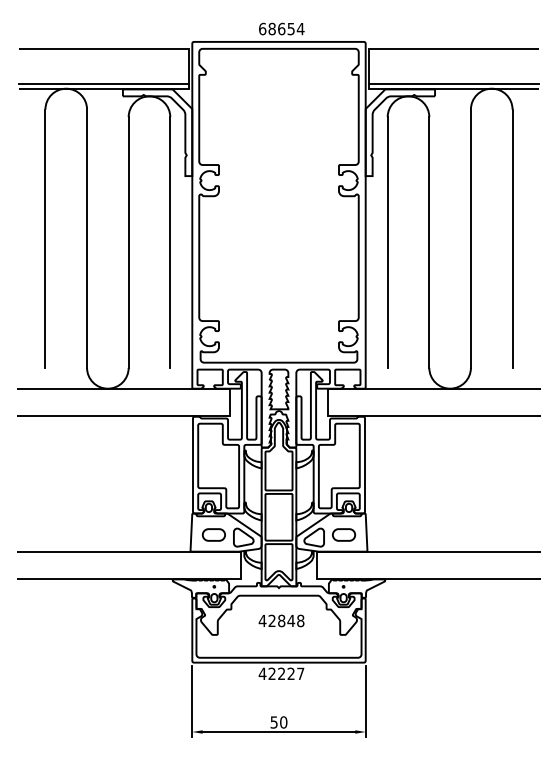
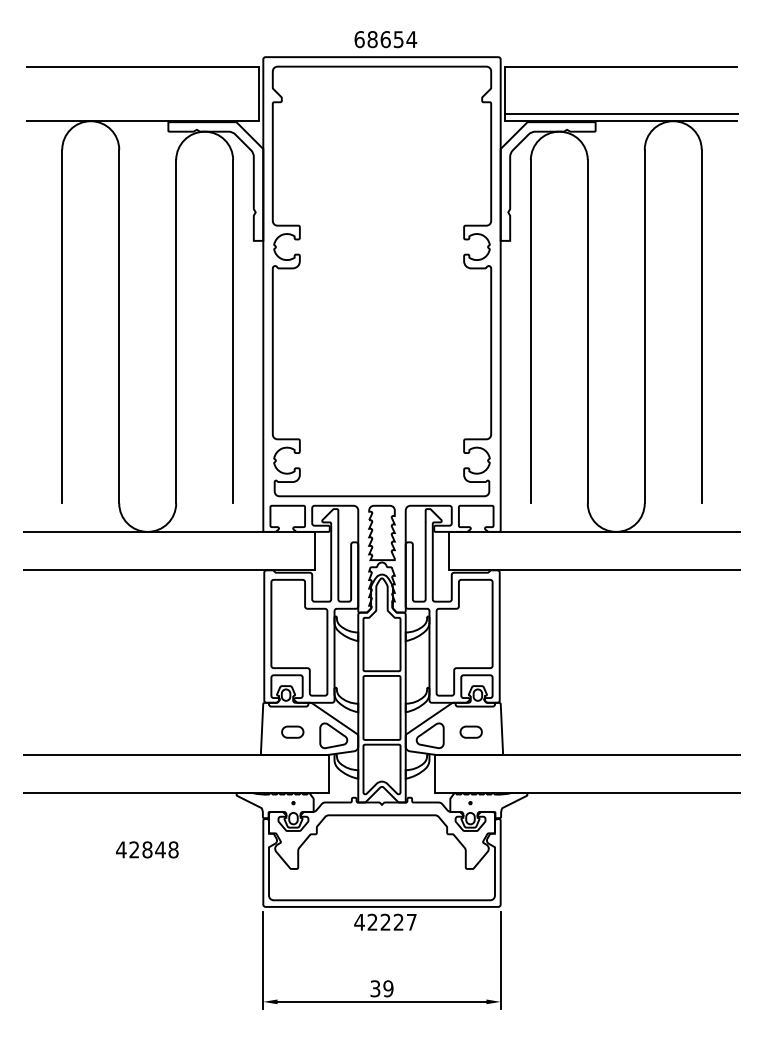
line: (103, 83) -> (141, 114), removed
part: (213, 534) -> (292, 731), size x0.7
part: (344, 534) -> (471, 731), size x0.7
text: (281, 620) -> (147, 849), moved
text: (279, 722) -> (382, 988), 50 -> 39

